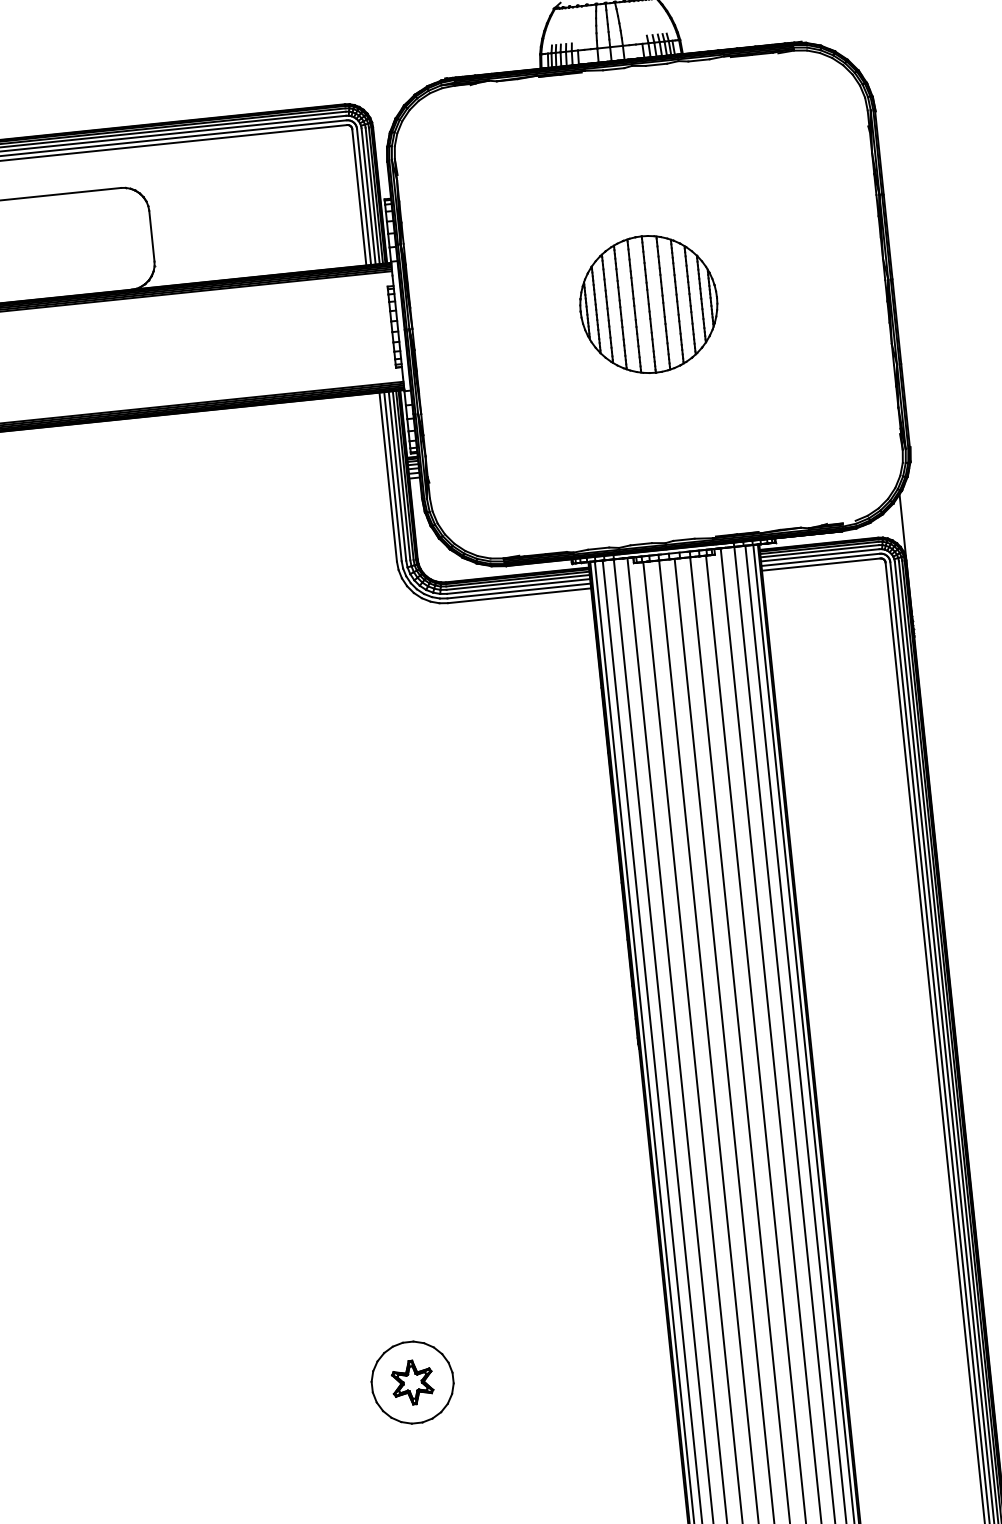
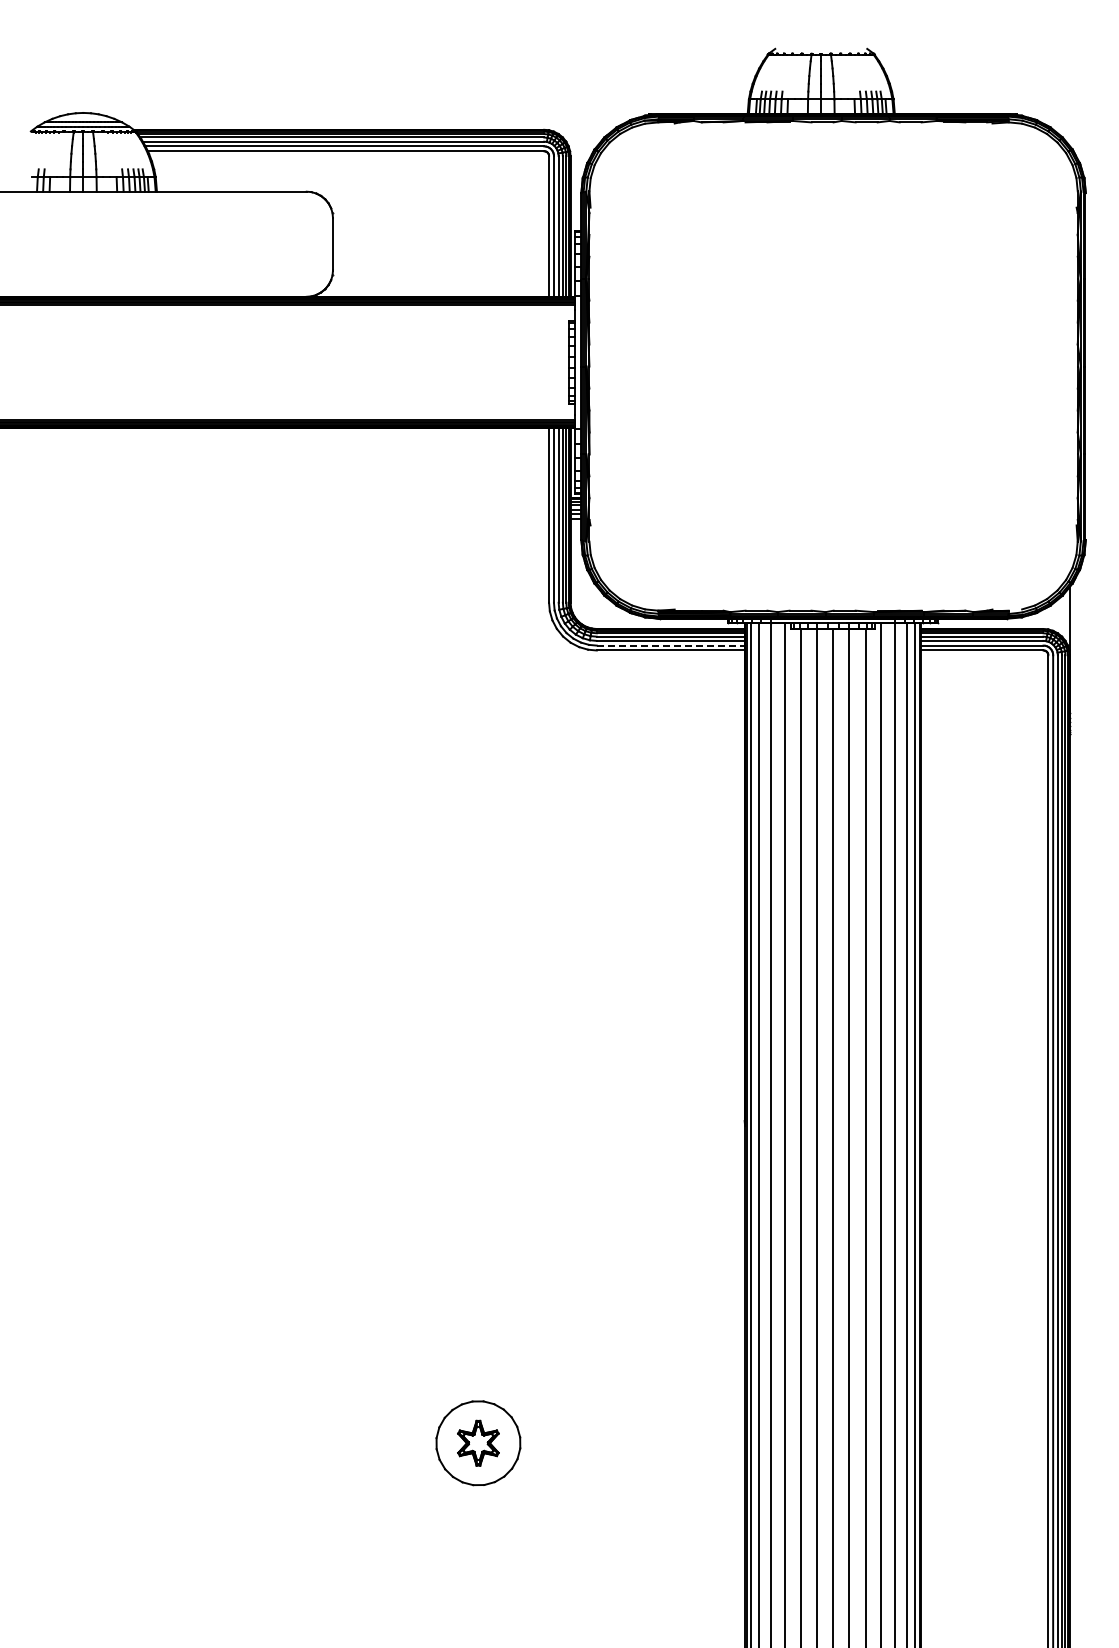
part: (648, 304) -> (833, 366), removed
line: (518, 590) -> (670, 645), solid -> dashed

